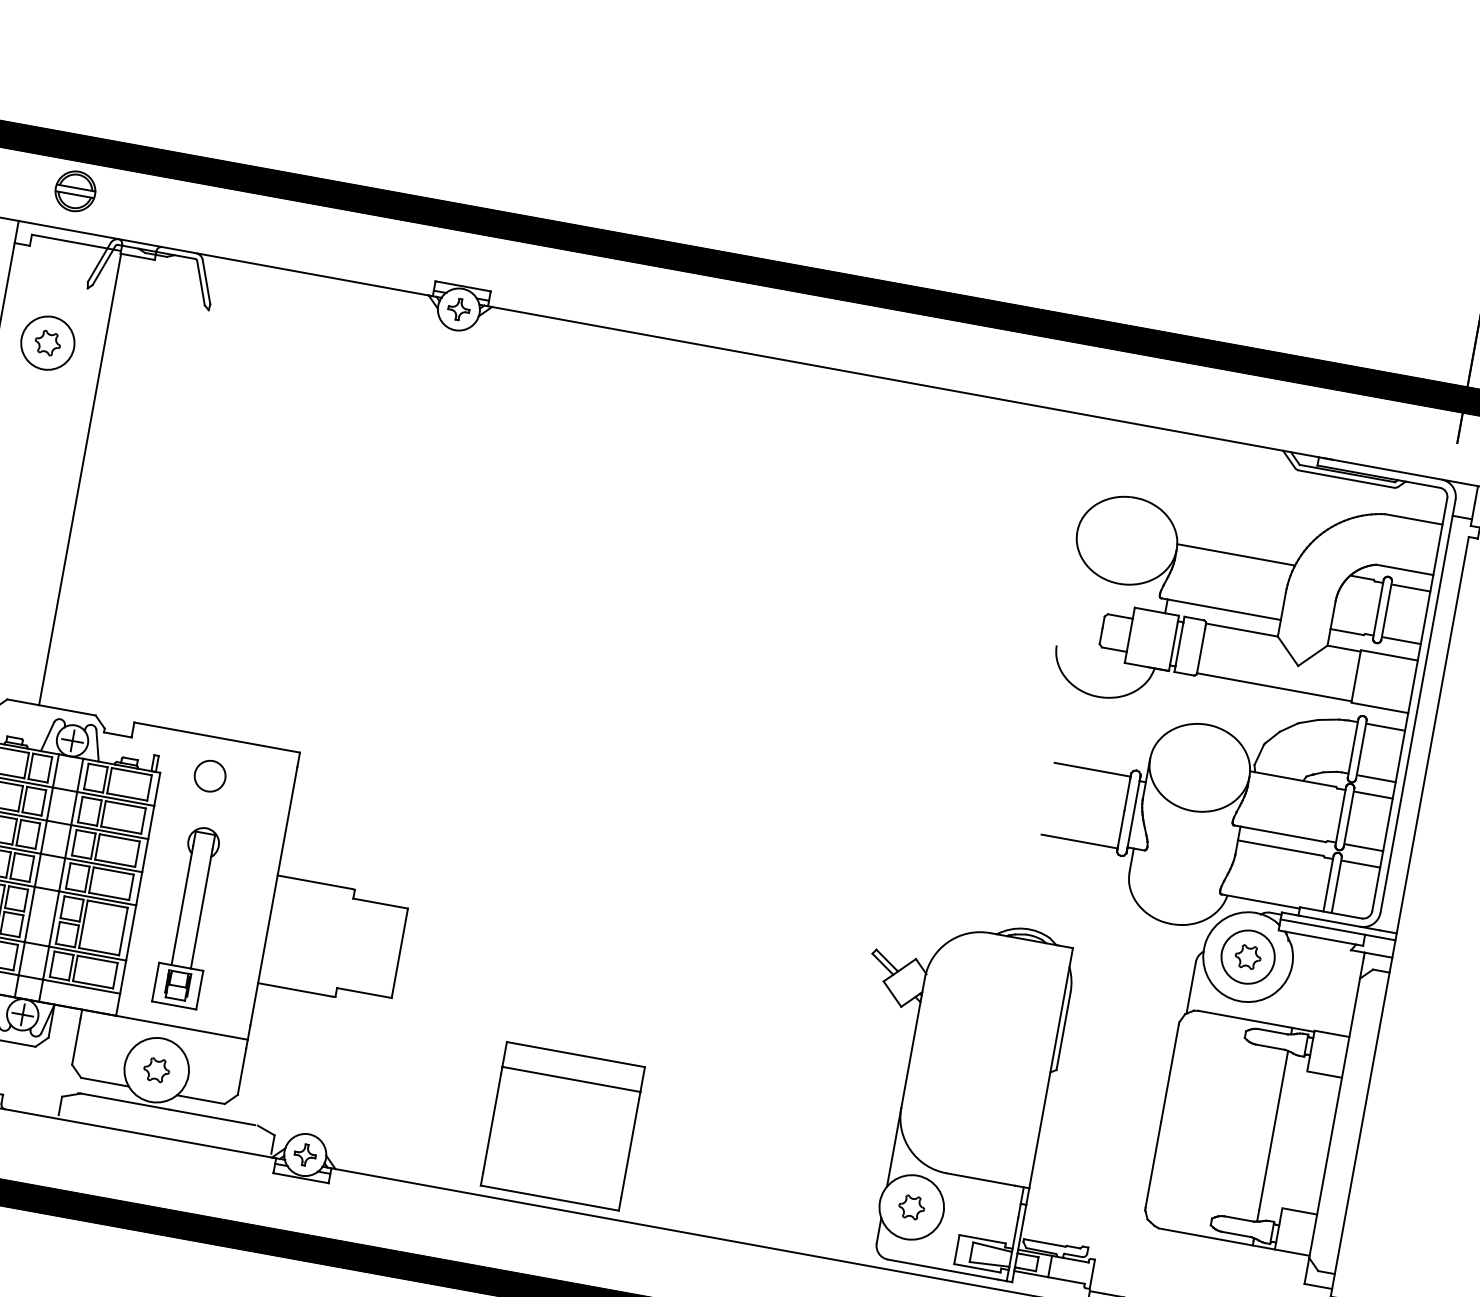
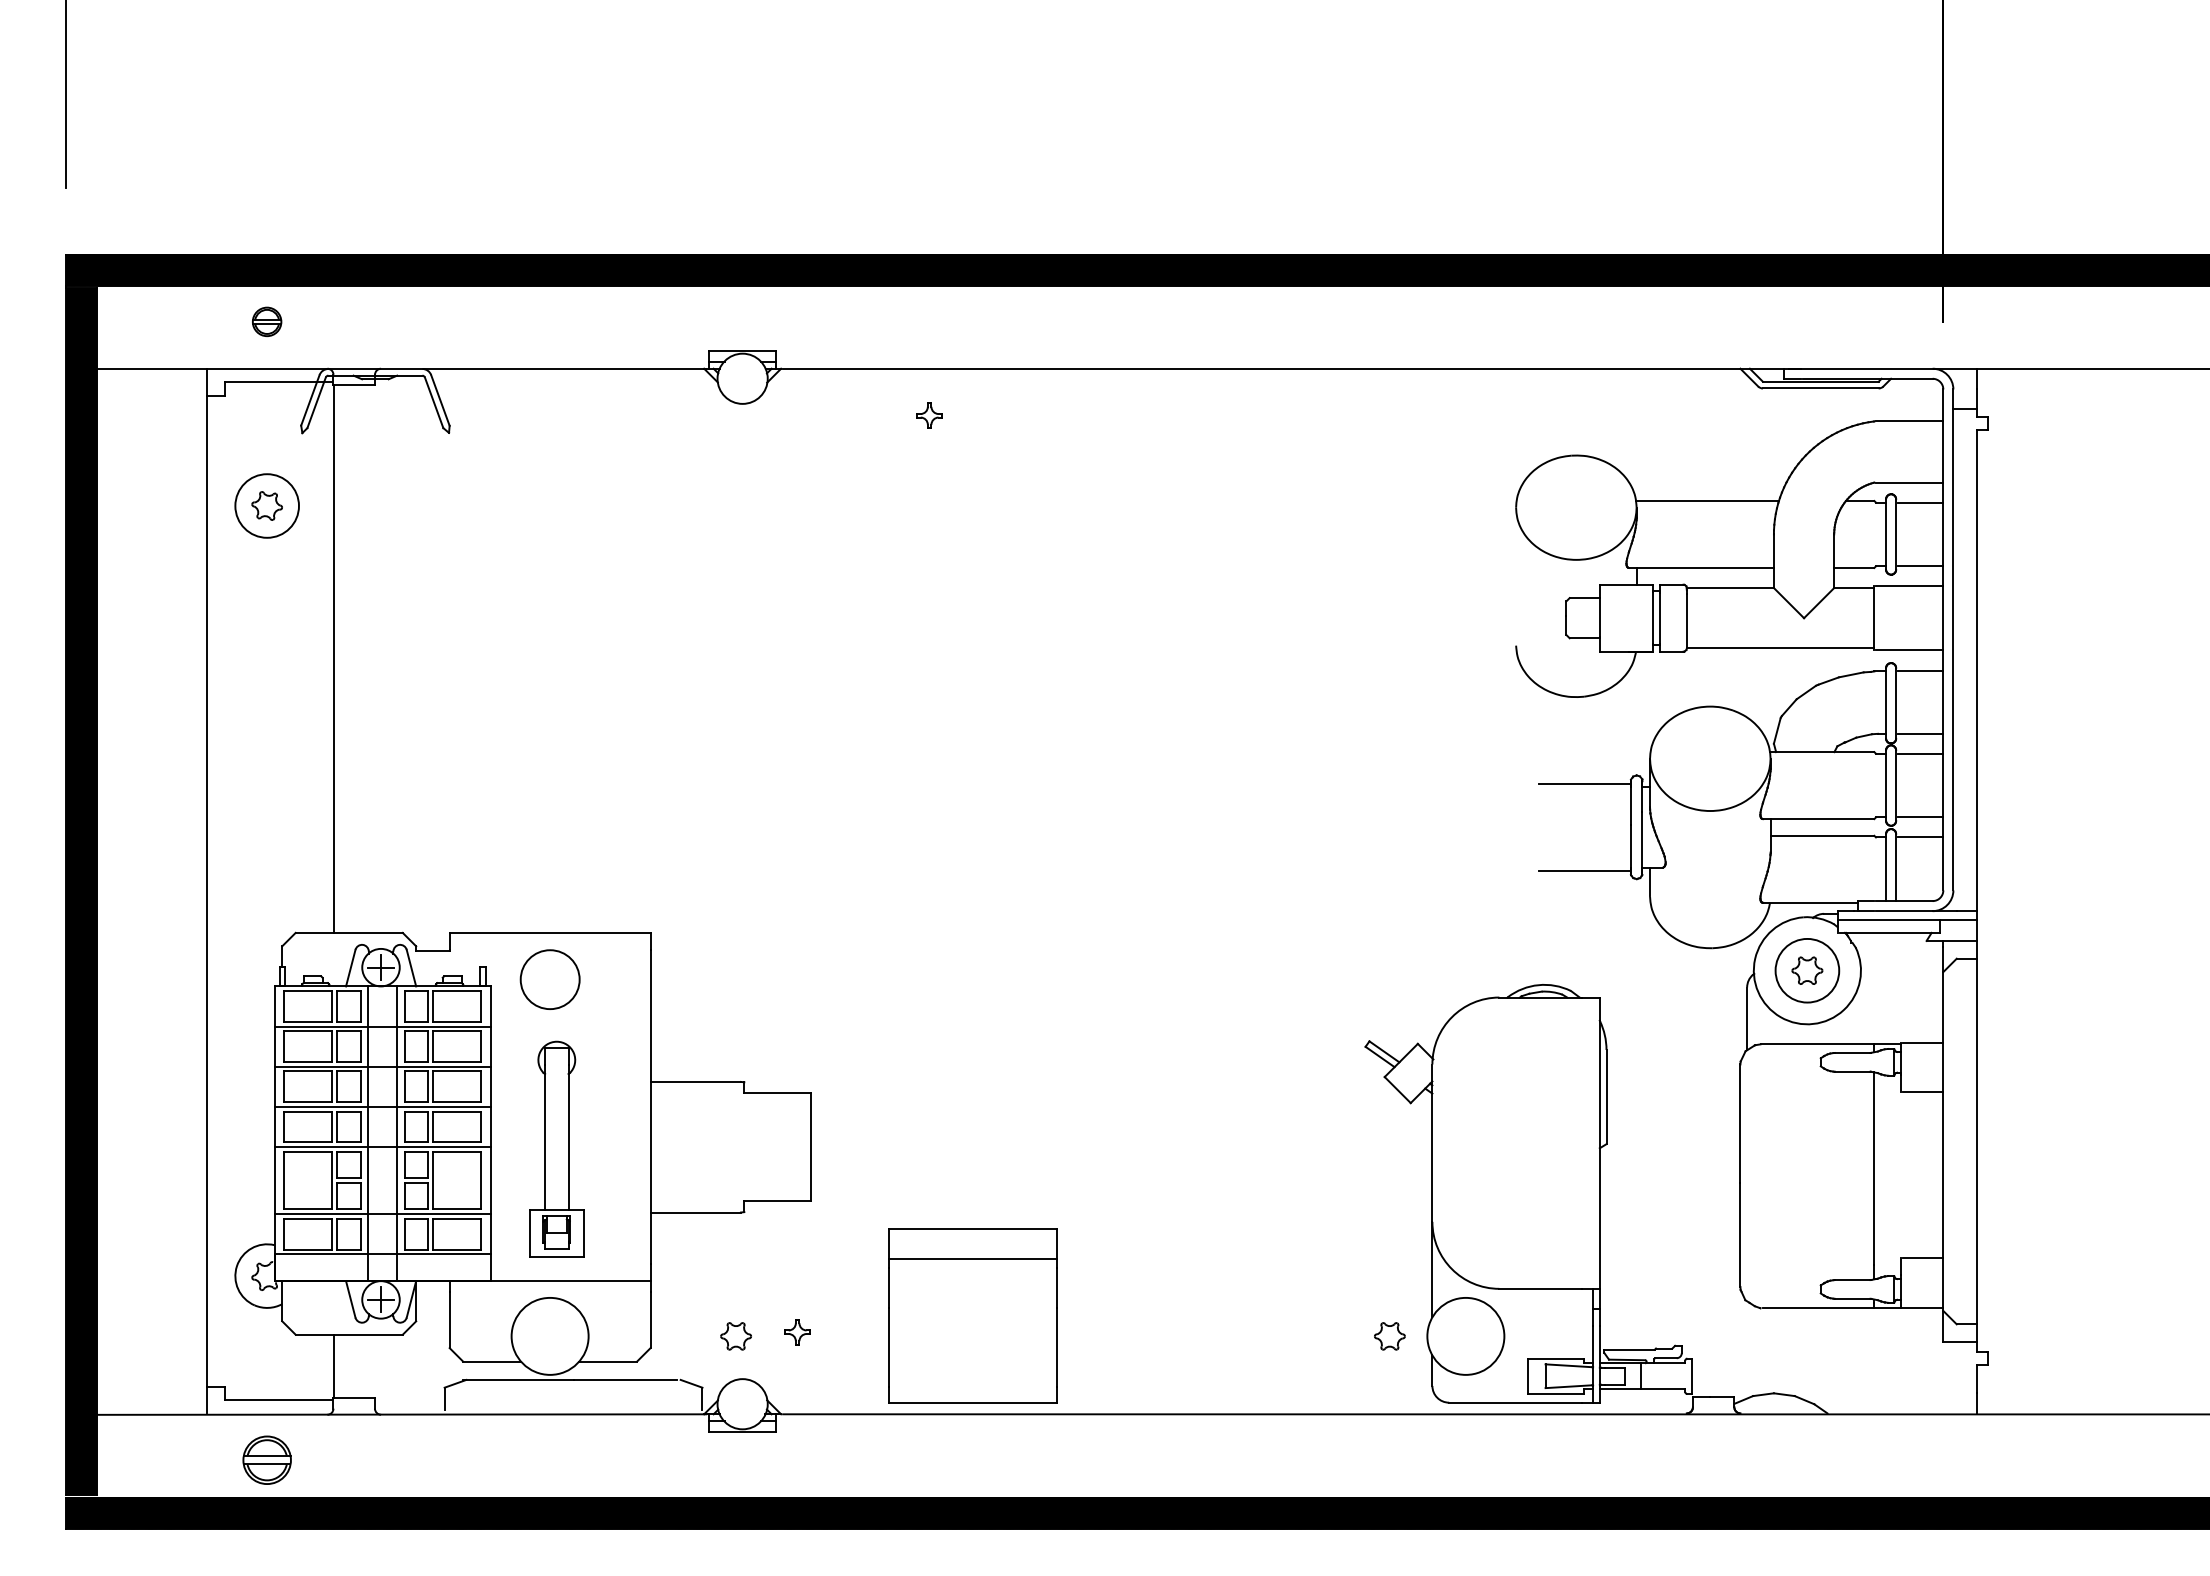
part: (74, 190) -> (266, 321), size x0.6
part: (458, 309) -> (929, 415), moved
circle: (209, 775) -> (549, 979), size x1.6
part: (156, 1070) -> (735, 1336), moved
part: (562, 1126) -> (972, 1315), moved
part: (305, 1155) -> (797, 1332), moved
part: (911, 1207) -> (1389, 1336), moved

